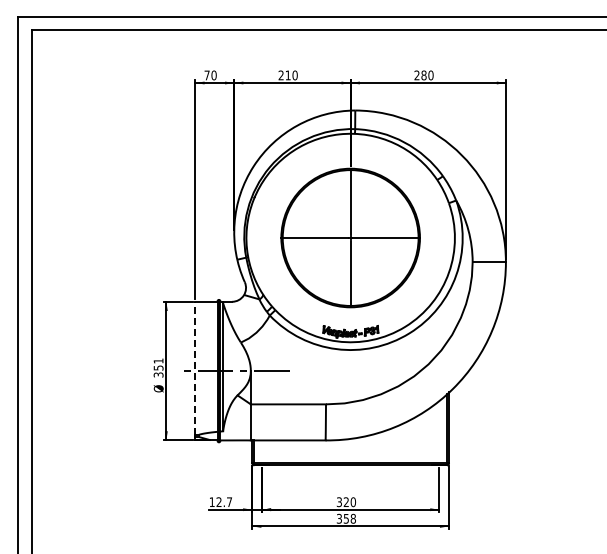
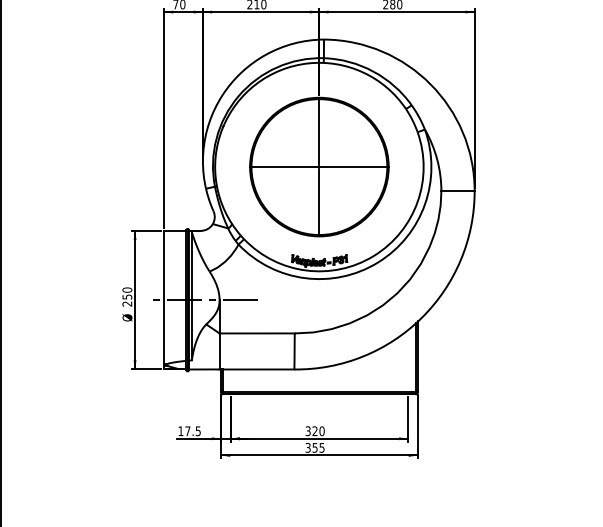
text: (158, 367) -> (127, 296), 351 -> 250
line: (195, 368) -> (164, 297), dashed -> solid
text: (223, 502) -> (192, 431), 12.7 -> 17.5
text: (352, 518) -> (321, 447), 358 -> 355

